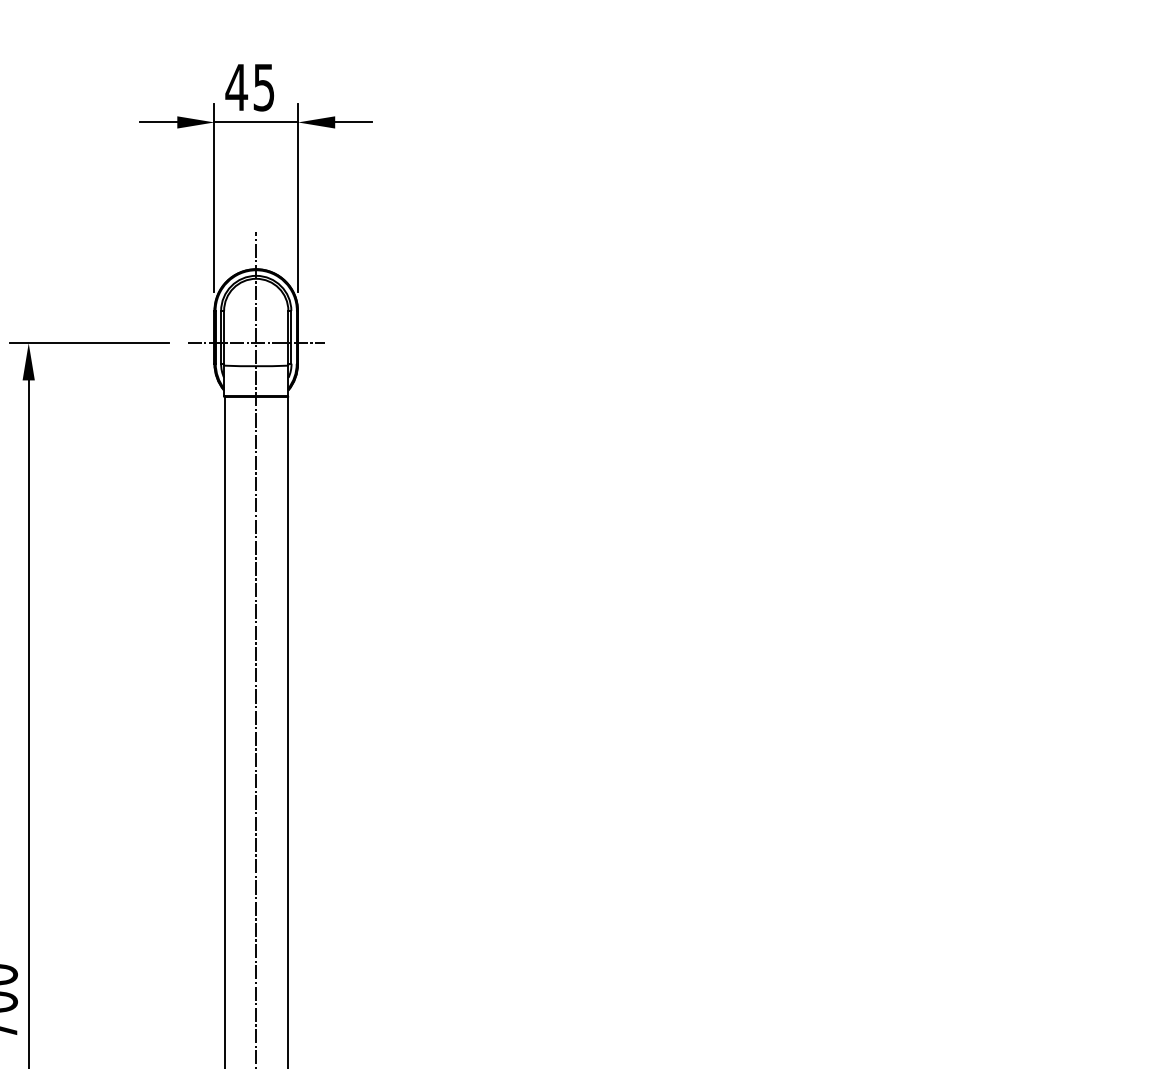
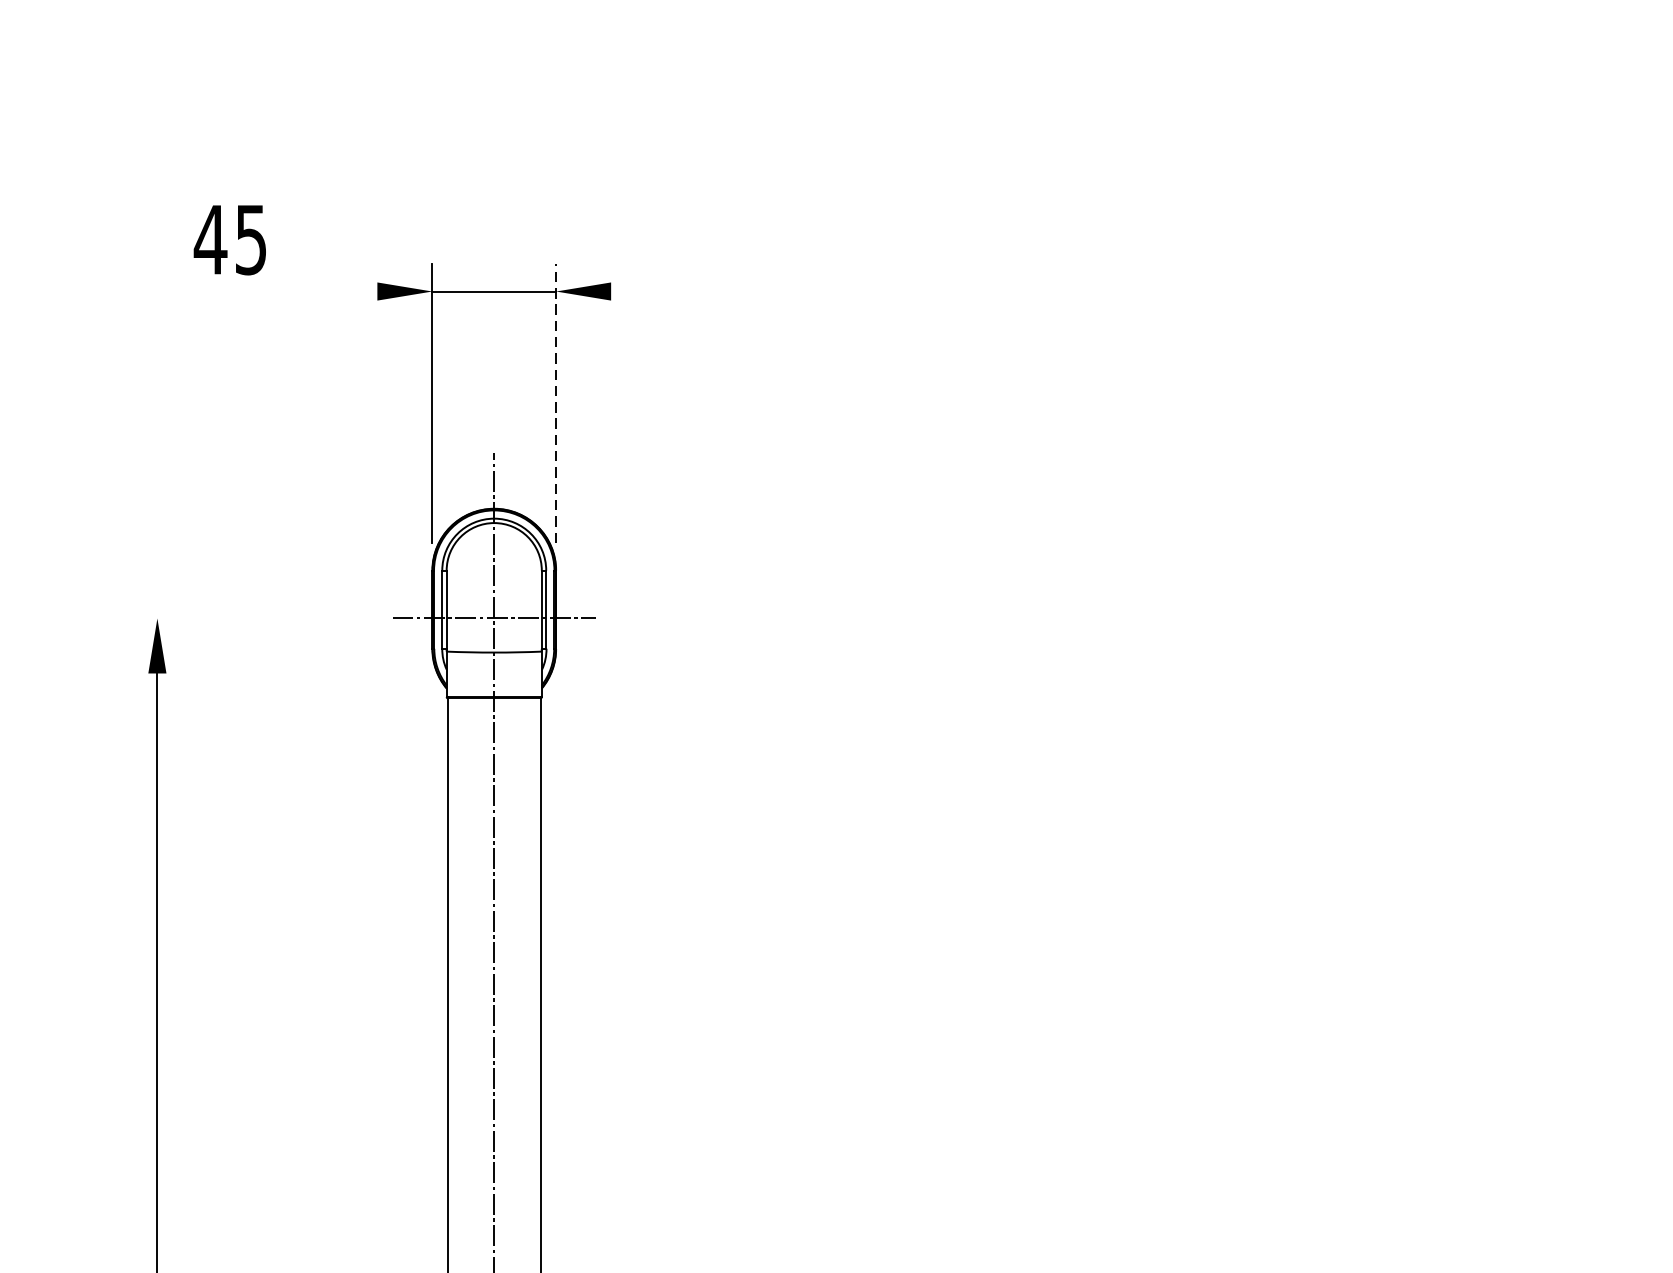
text: (249, 87) -> (229, 239), moved
line: (158, 122) -> (349, 291), removed
line: (353, 122) -> (638, 291), removed
line: (298, 197) -> (556, 402), solid -> dashed
line: (89, 343) -> (247, 618), removed

